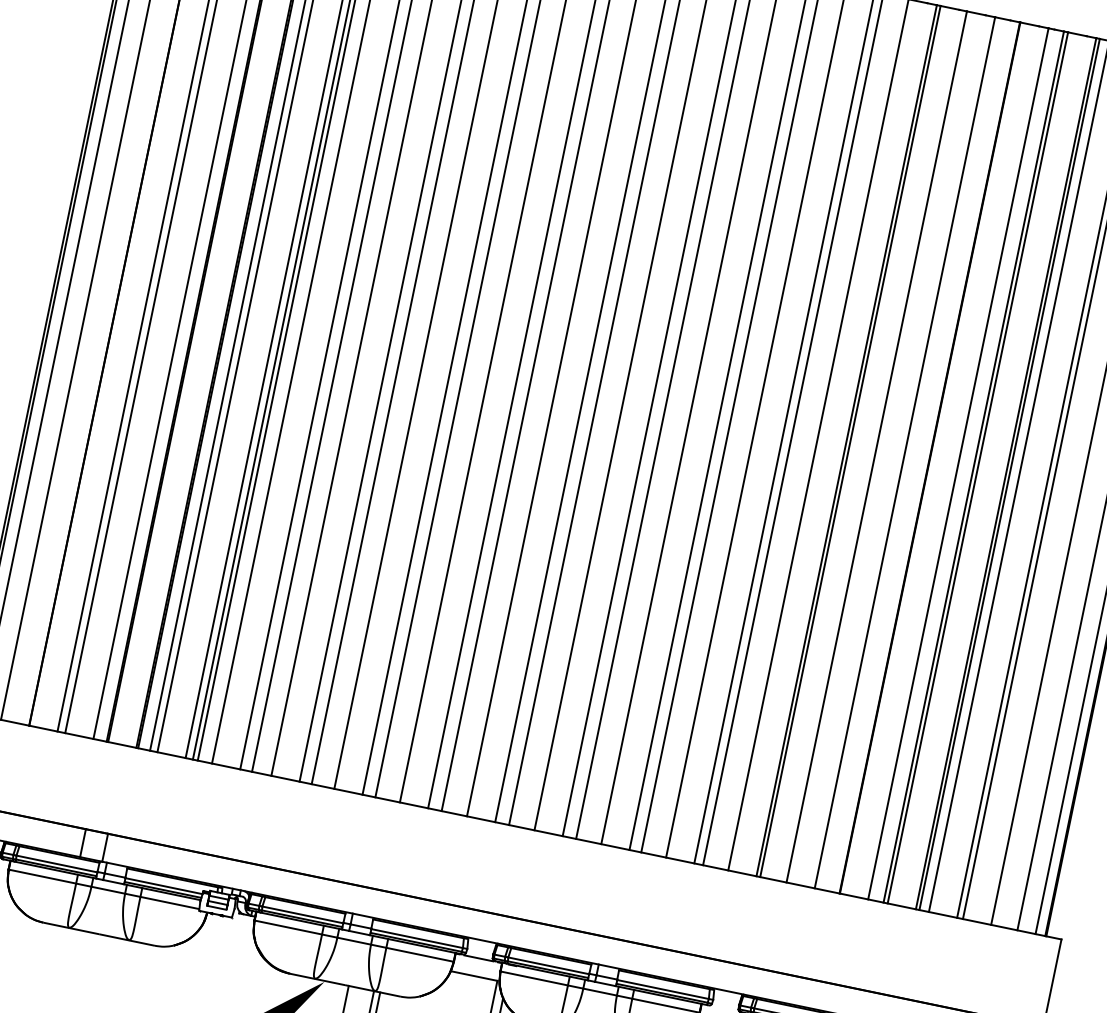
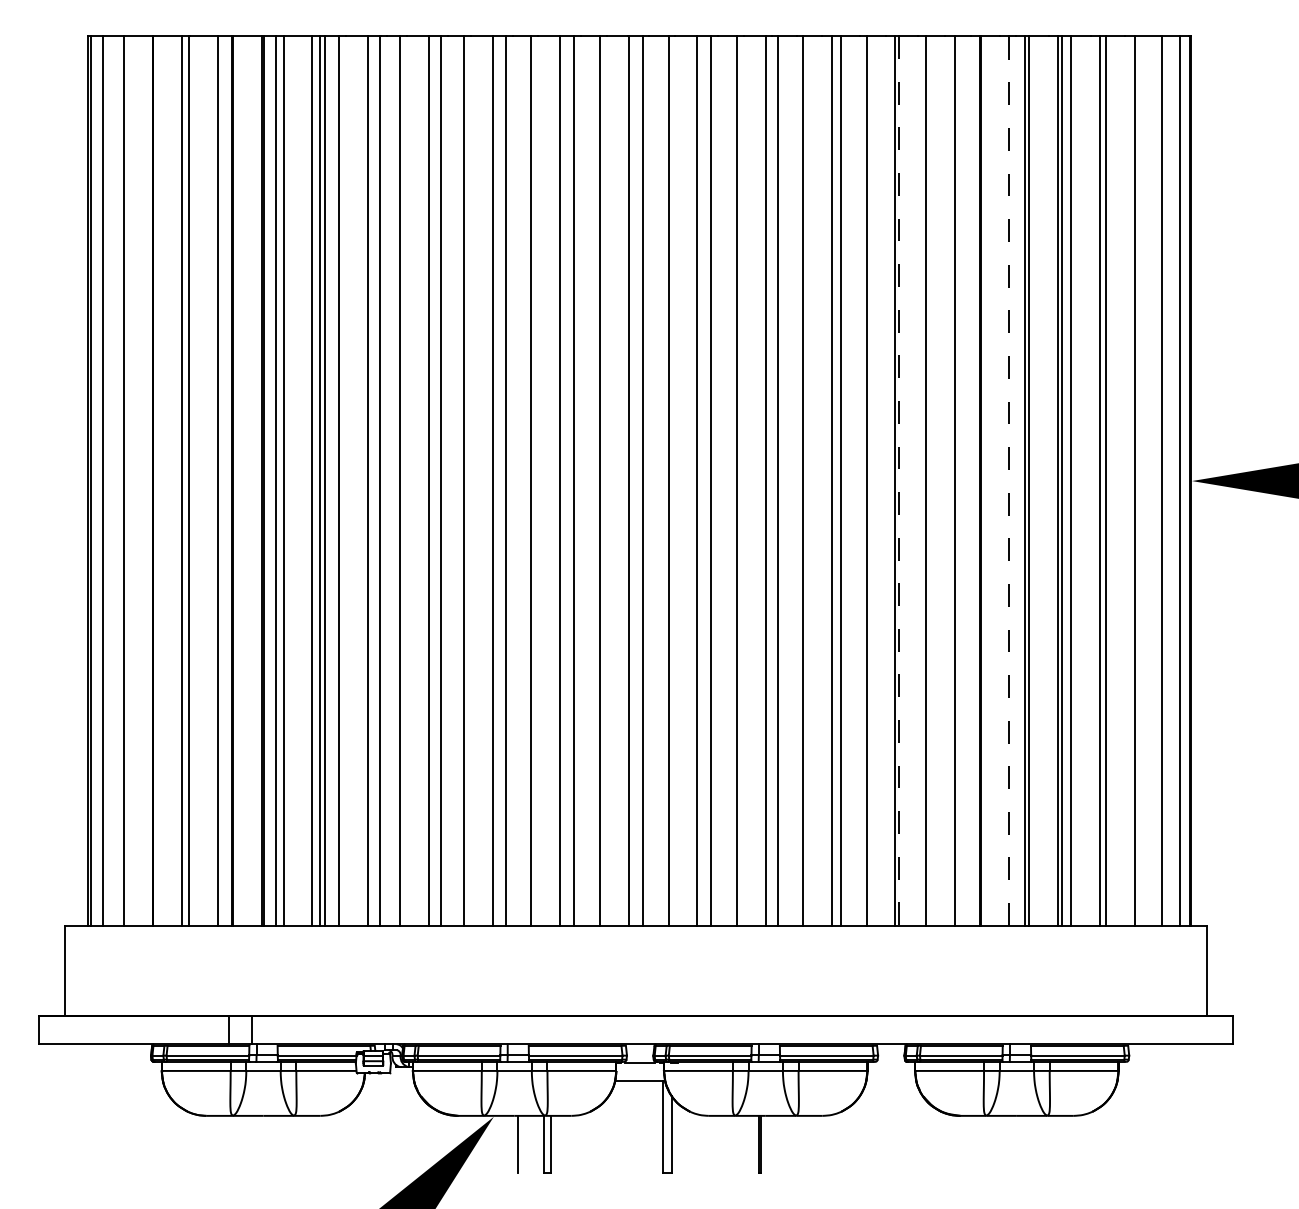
line: (850, 442) -> (899, 481), solid -> dashed
line: (958, 464) -> (1009, 481), solid -> dashed

